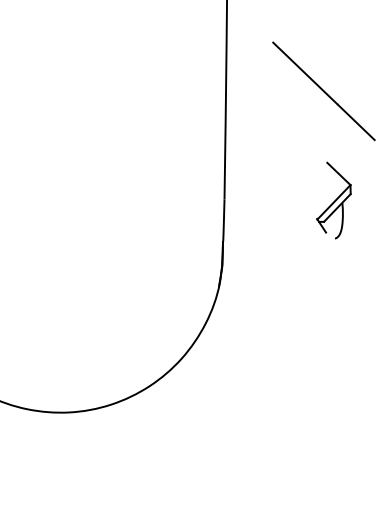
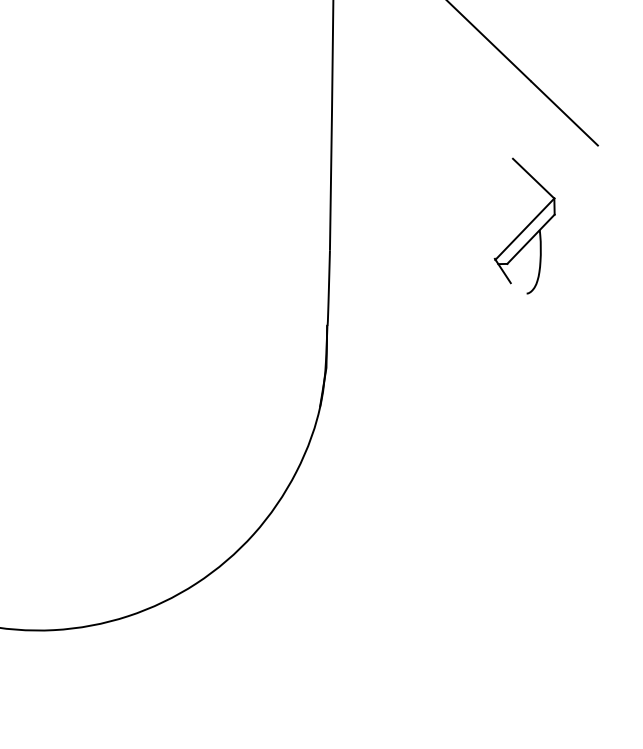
part: (333, 200) -> (524, 225), moved

